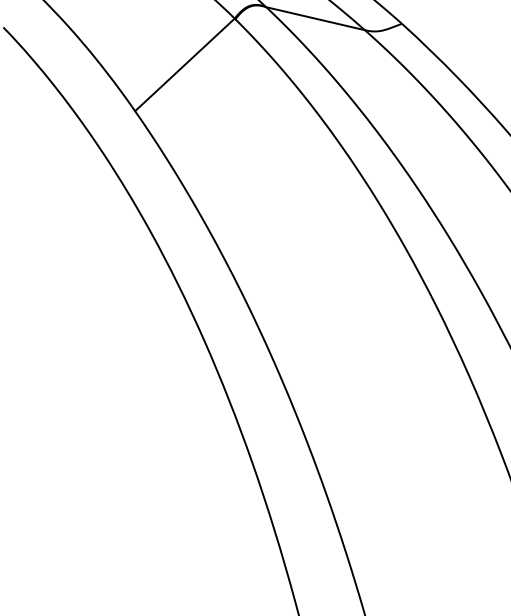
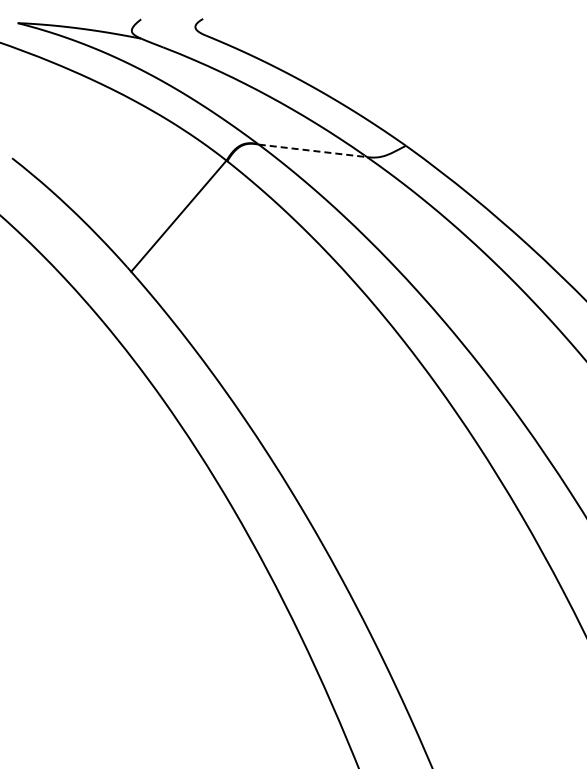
line: (315, 18) -> (312, 150), solid -> dashed

